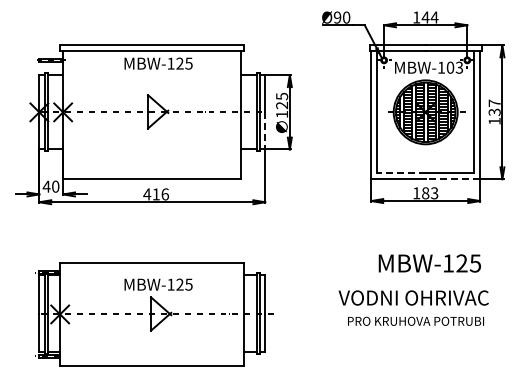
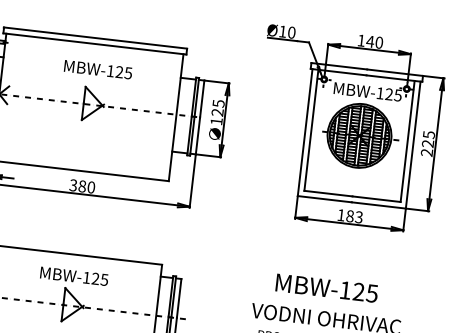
text: (337, 17) -> (282, 31), Ø90 -> Ø10
text: (434, 17) -> (379, 42), 144 -> 140
text: (158, 63) -> (98, 69), moved
text: (454, 67) -> (393, 94), MBW-103 -> MBW-125
text: (494, 111) -> (427, 142), 137 -> 225
line: (265, 130) -> (198, 135), dashed -> solid
line: (401, 173) -> (328, 193), dashed -> solid
line: (452, 179) -> (378, 205), dashed -> solid
text: (155, 194) -> (81, 186), 416 -> 380
text: (429, 263) -> (326, 288), moved

